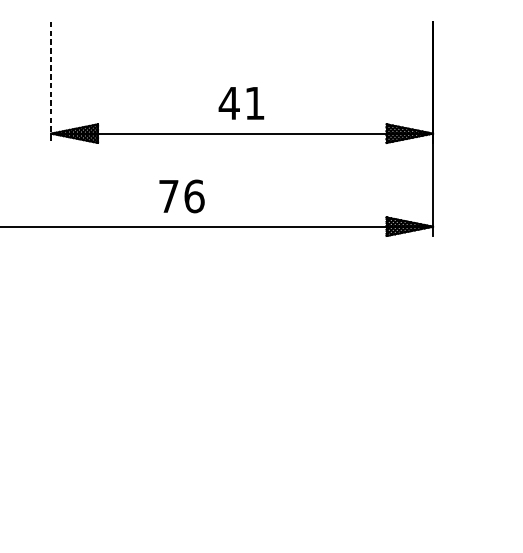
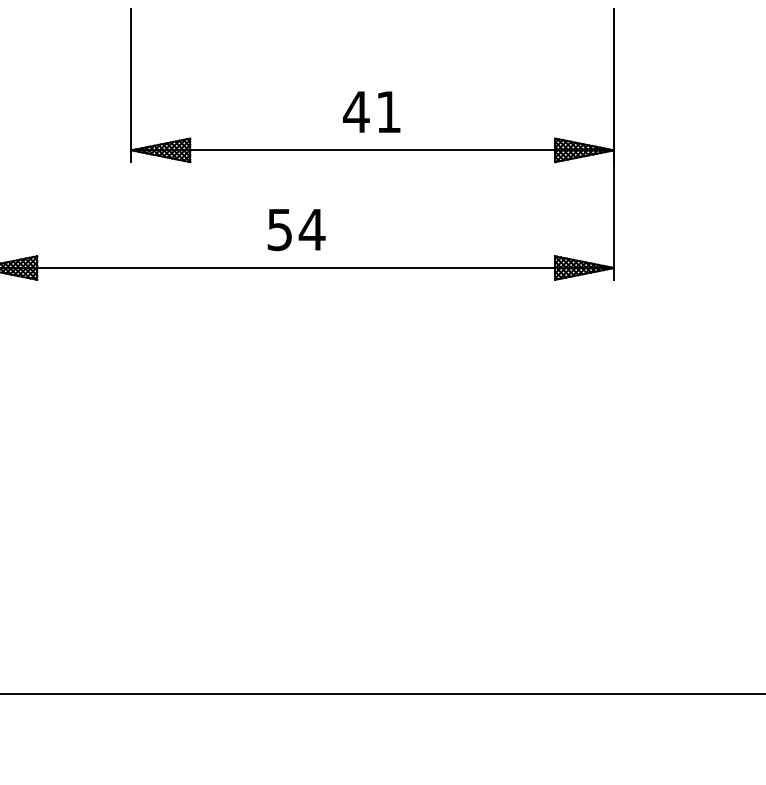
line: (51, 83) -> (131, 86), dashed -> solid
text: (181, 196) -> (296, 229), 76 -> 54

